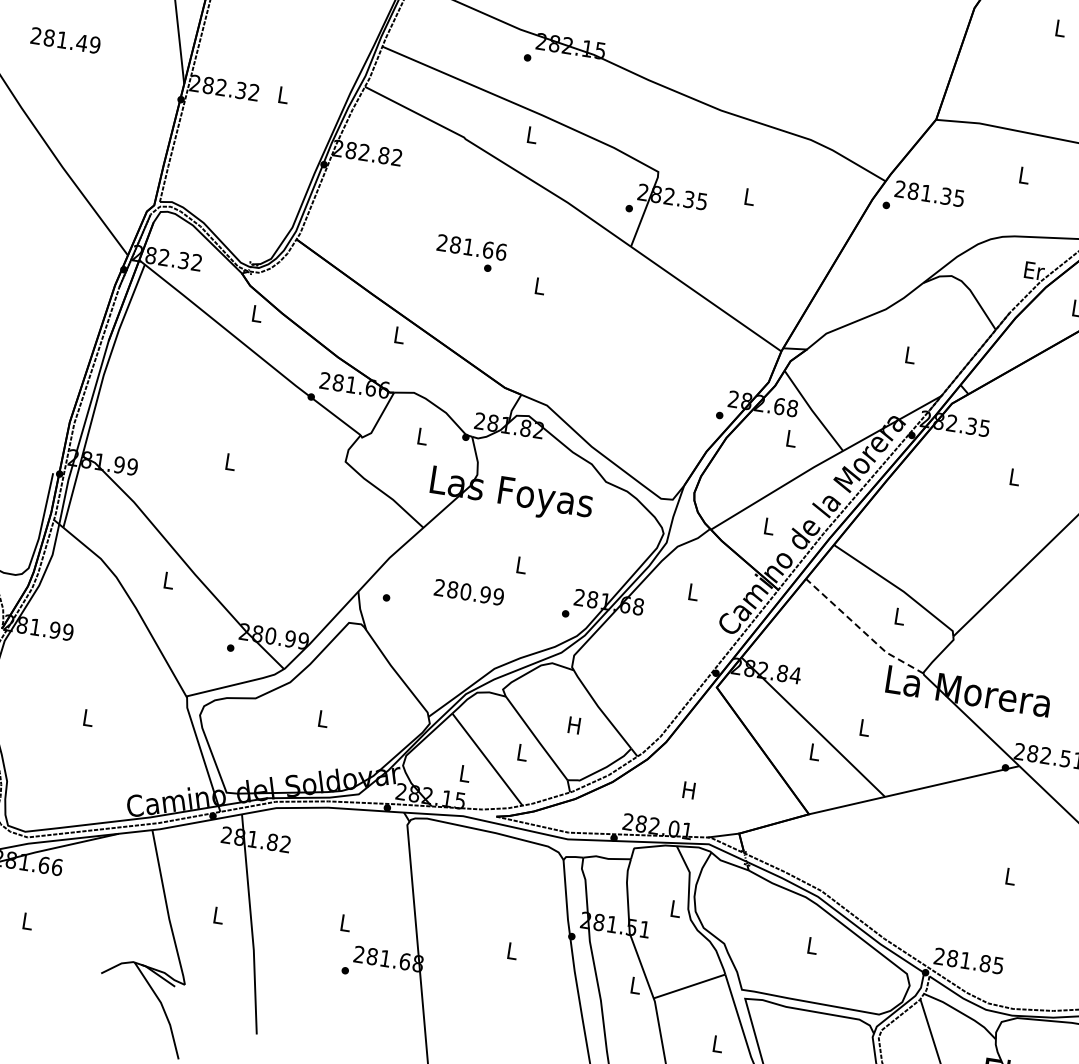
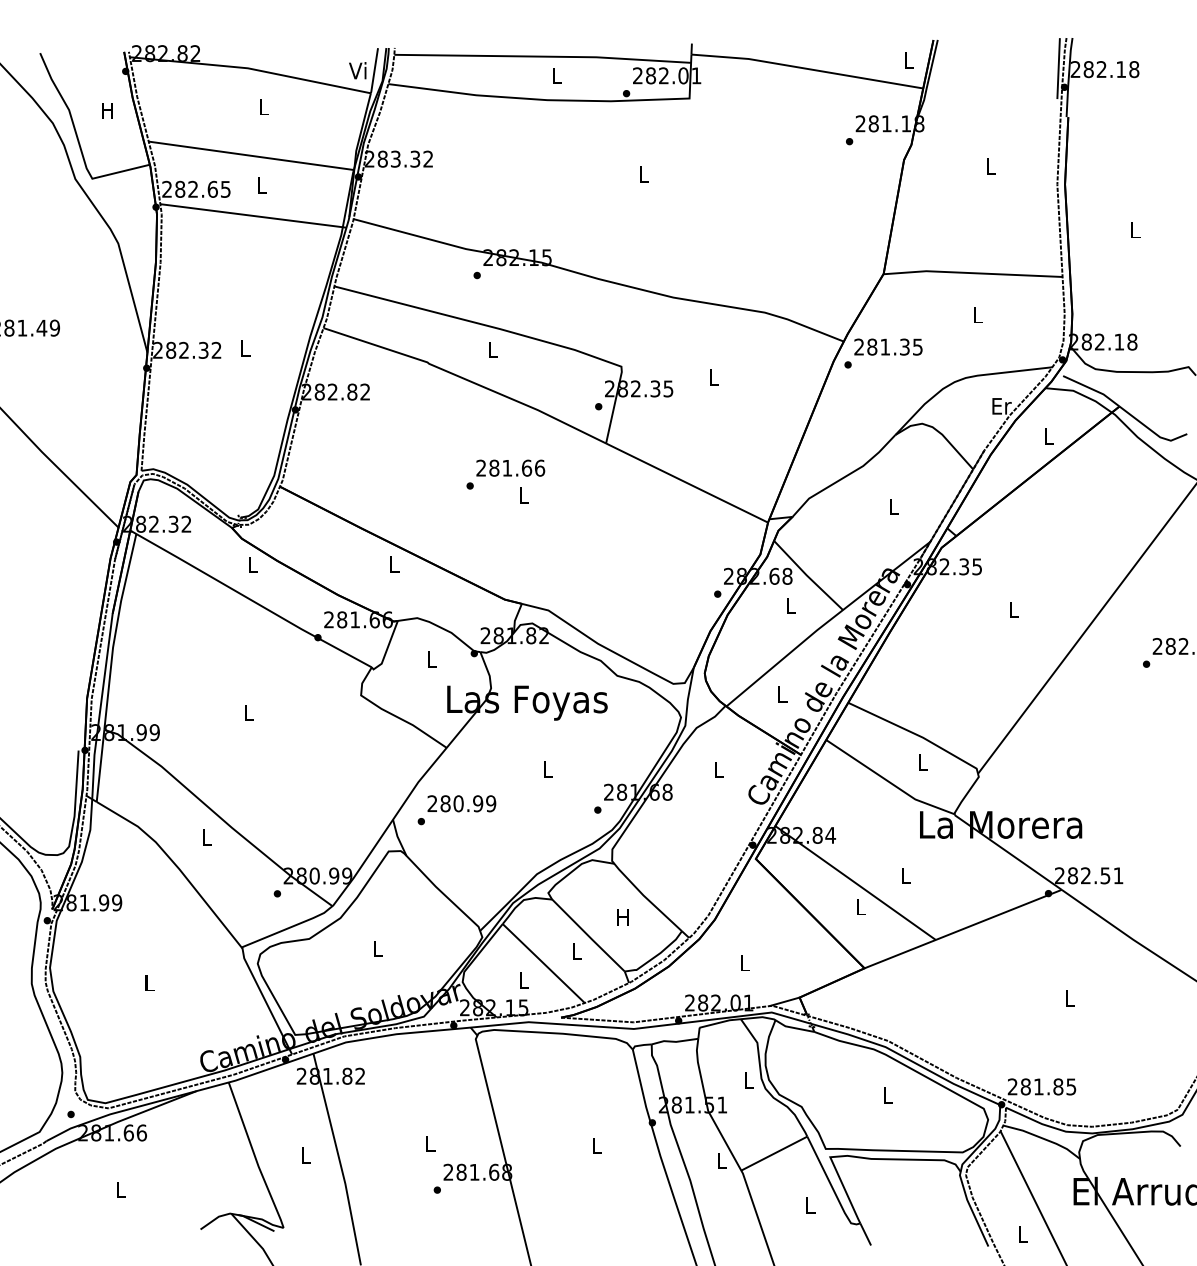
text: (471, 246) -> (510, 467), moved
text: (468, 592) -> (461, 803), moved
line: (862, 630) -> (888, 781), dashed -> solid
text: (689, 789) -> (744, 962), H -> L

